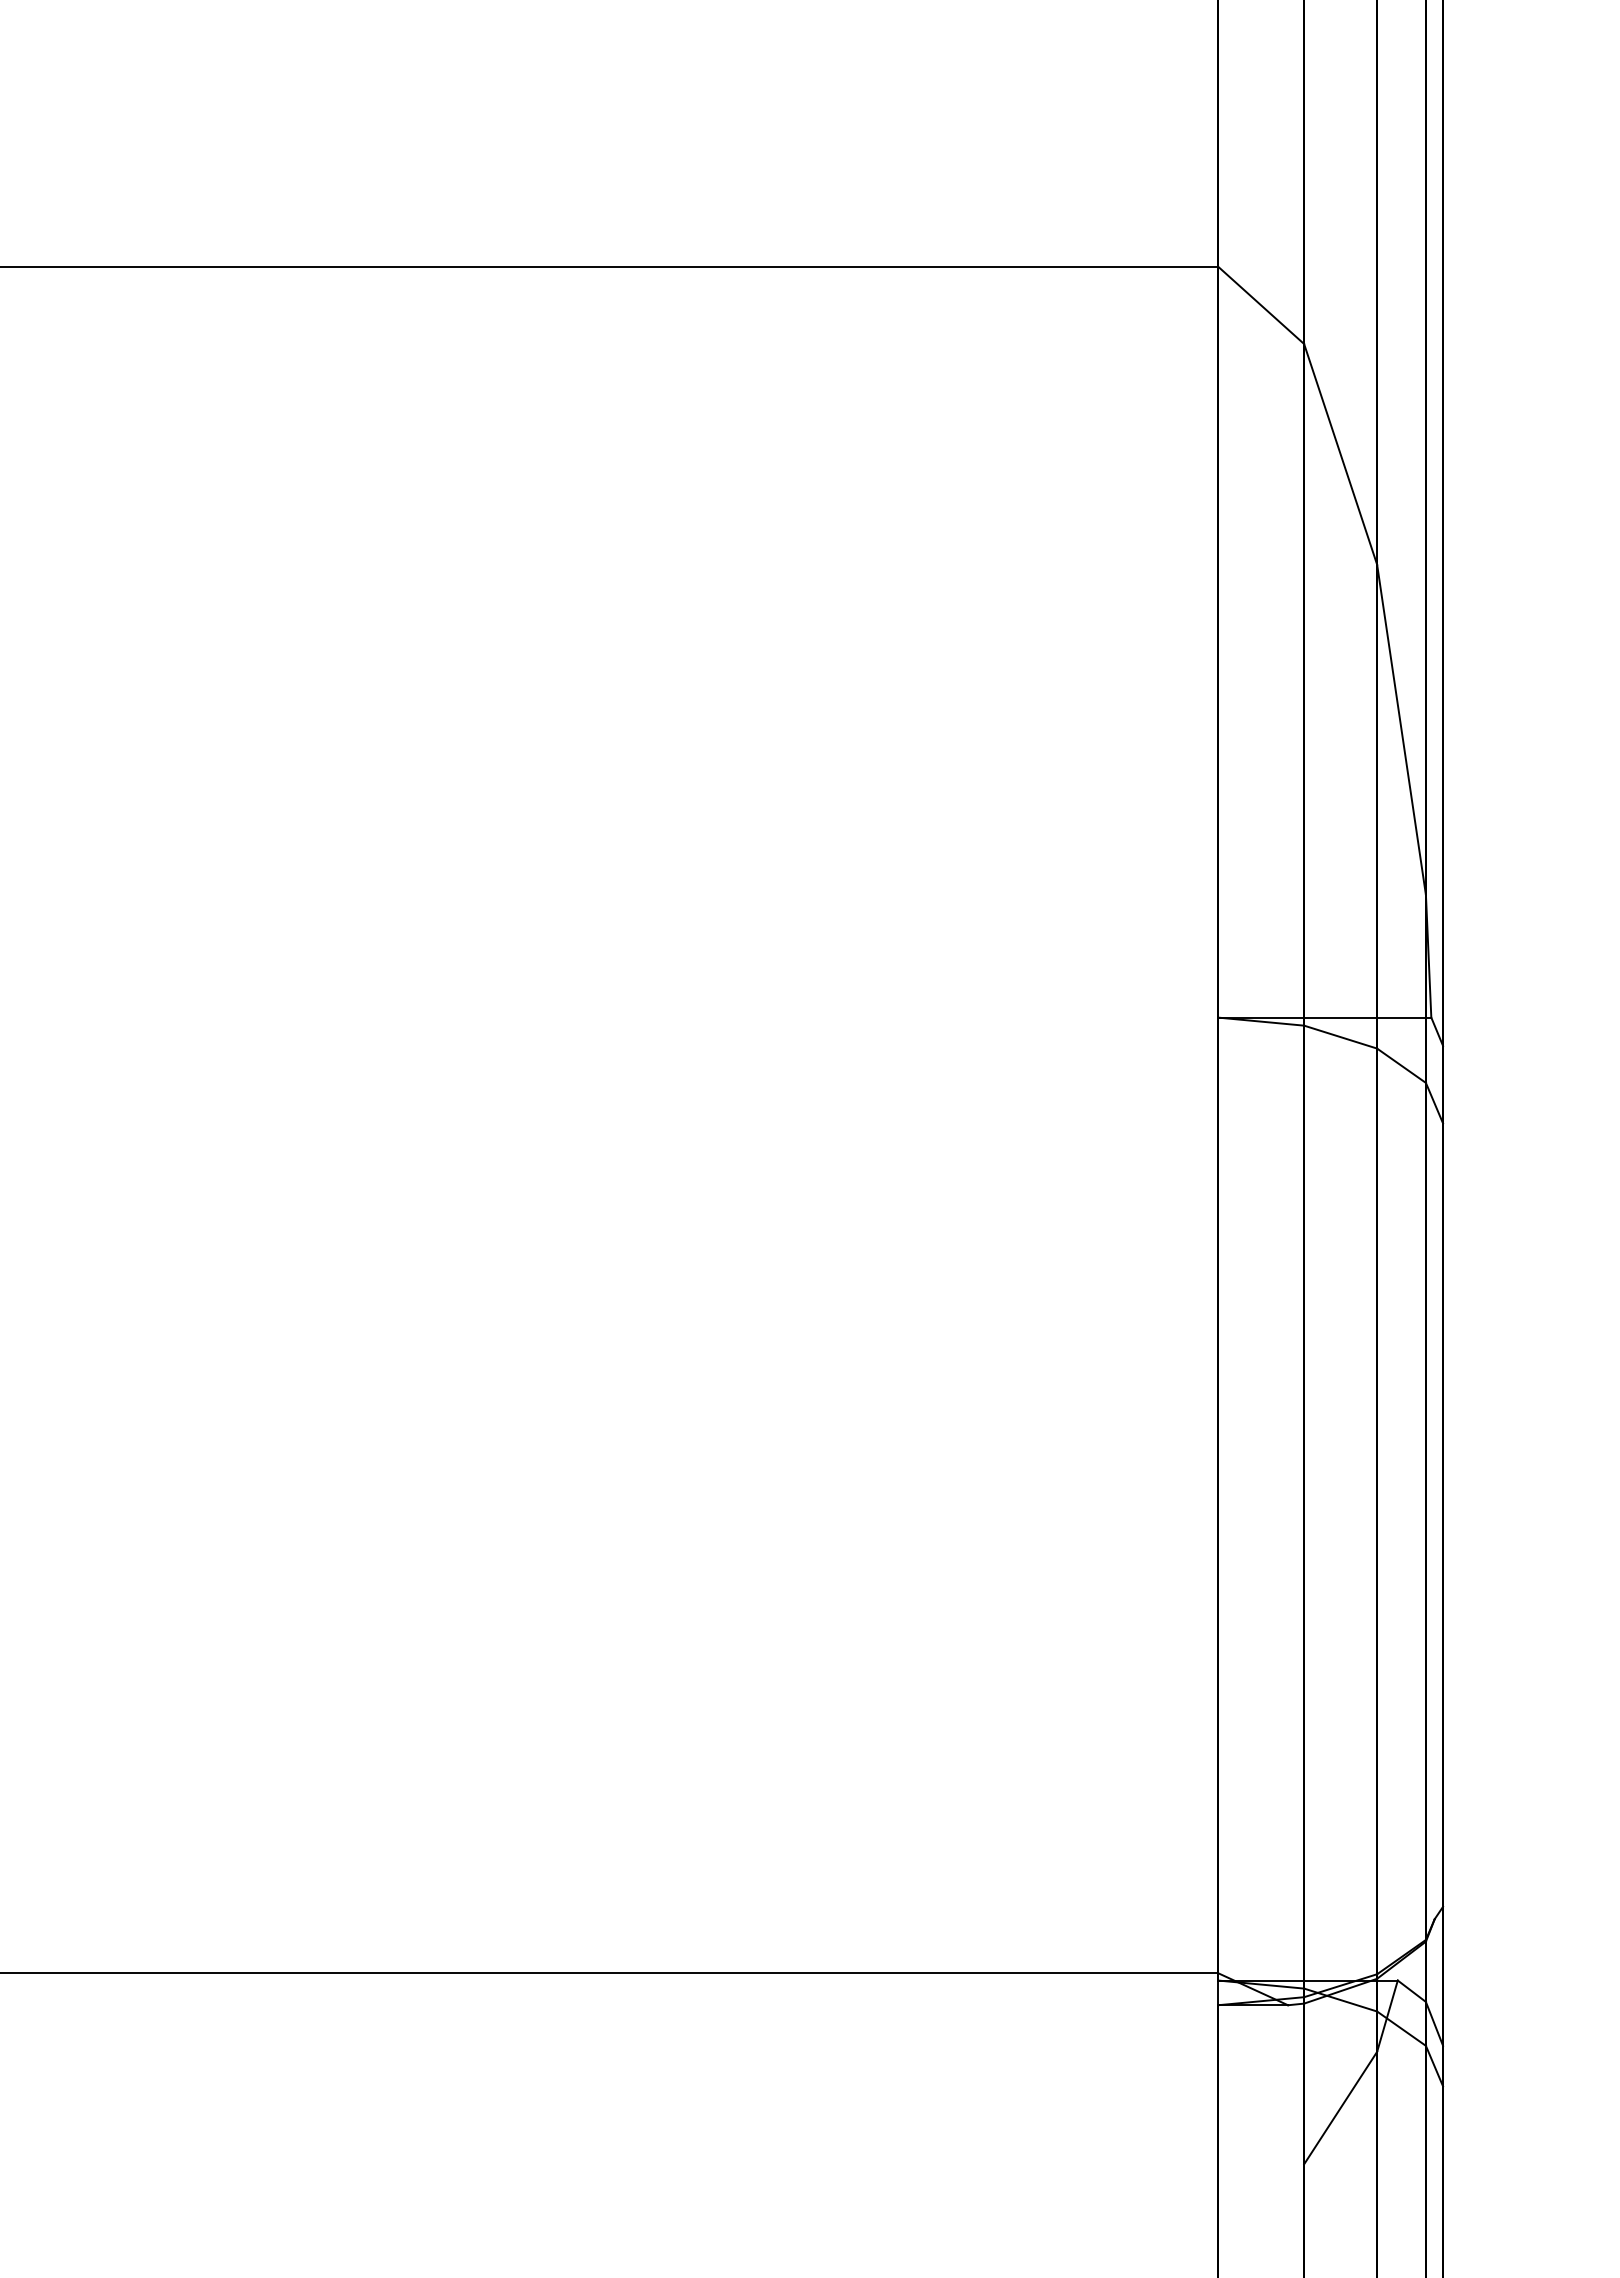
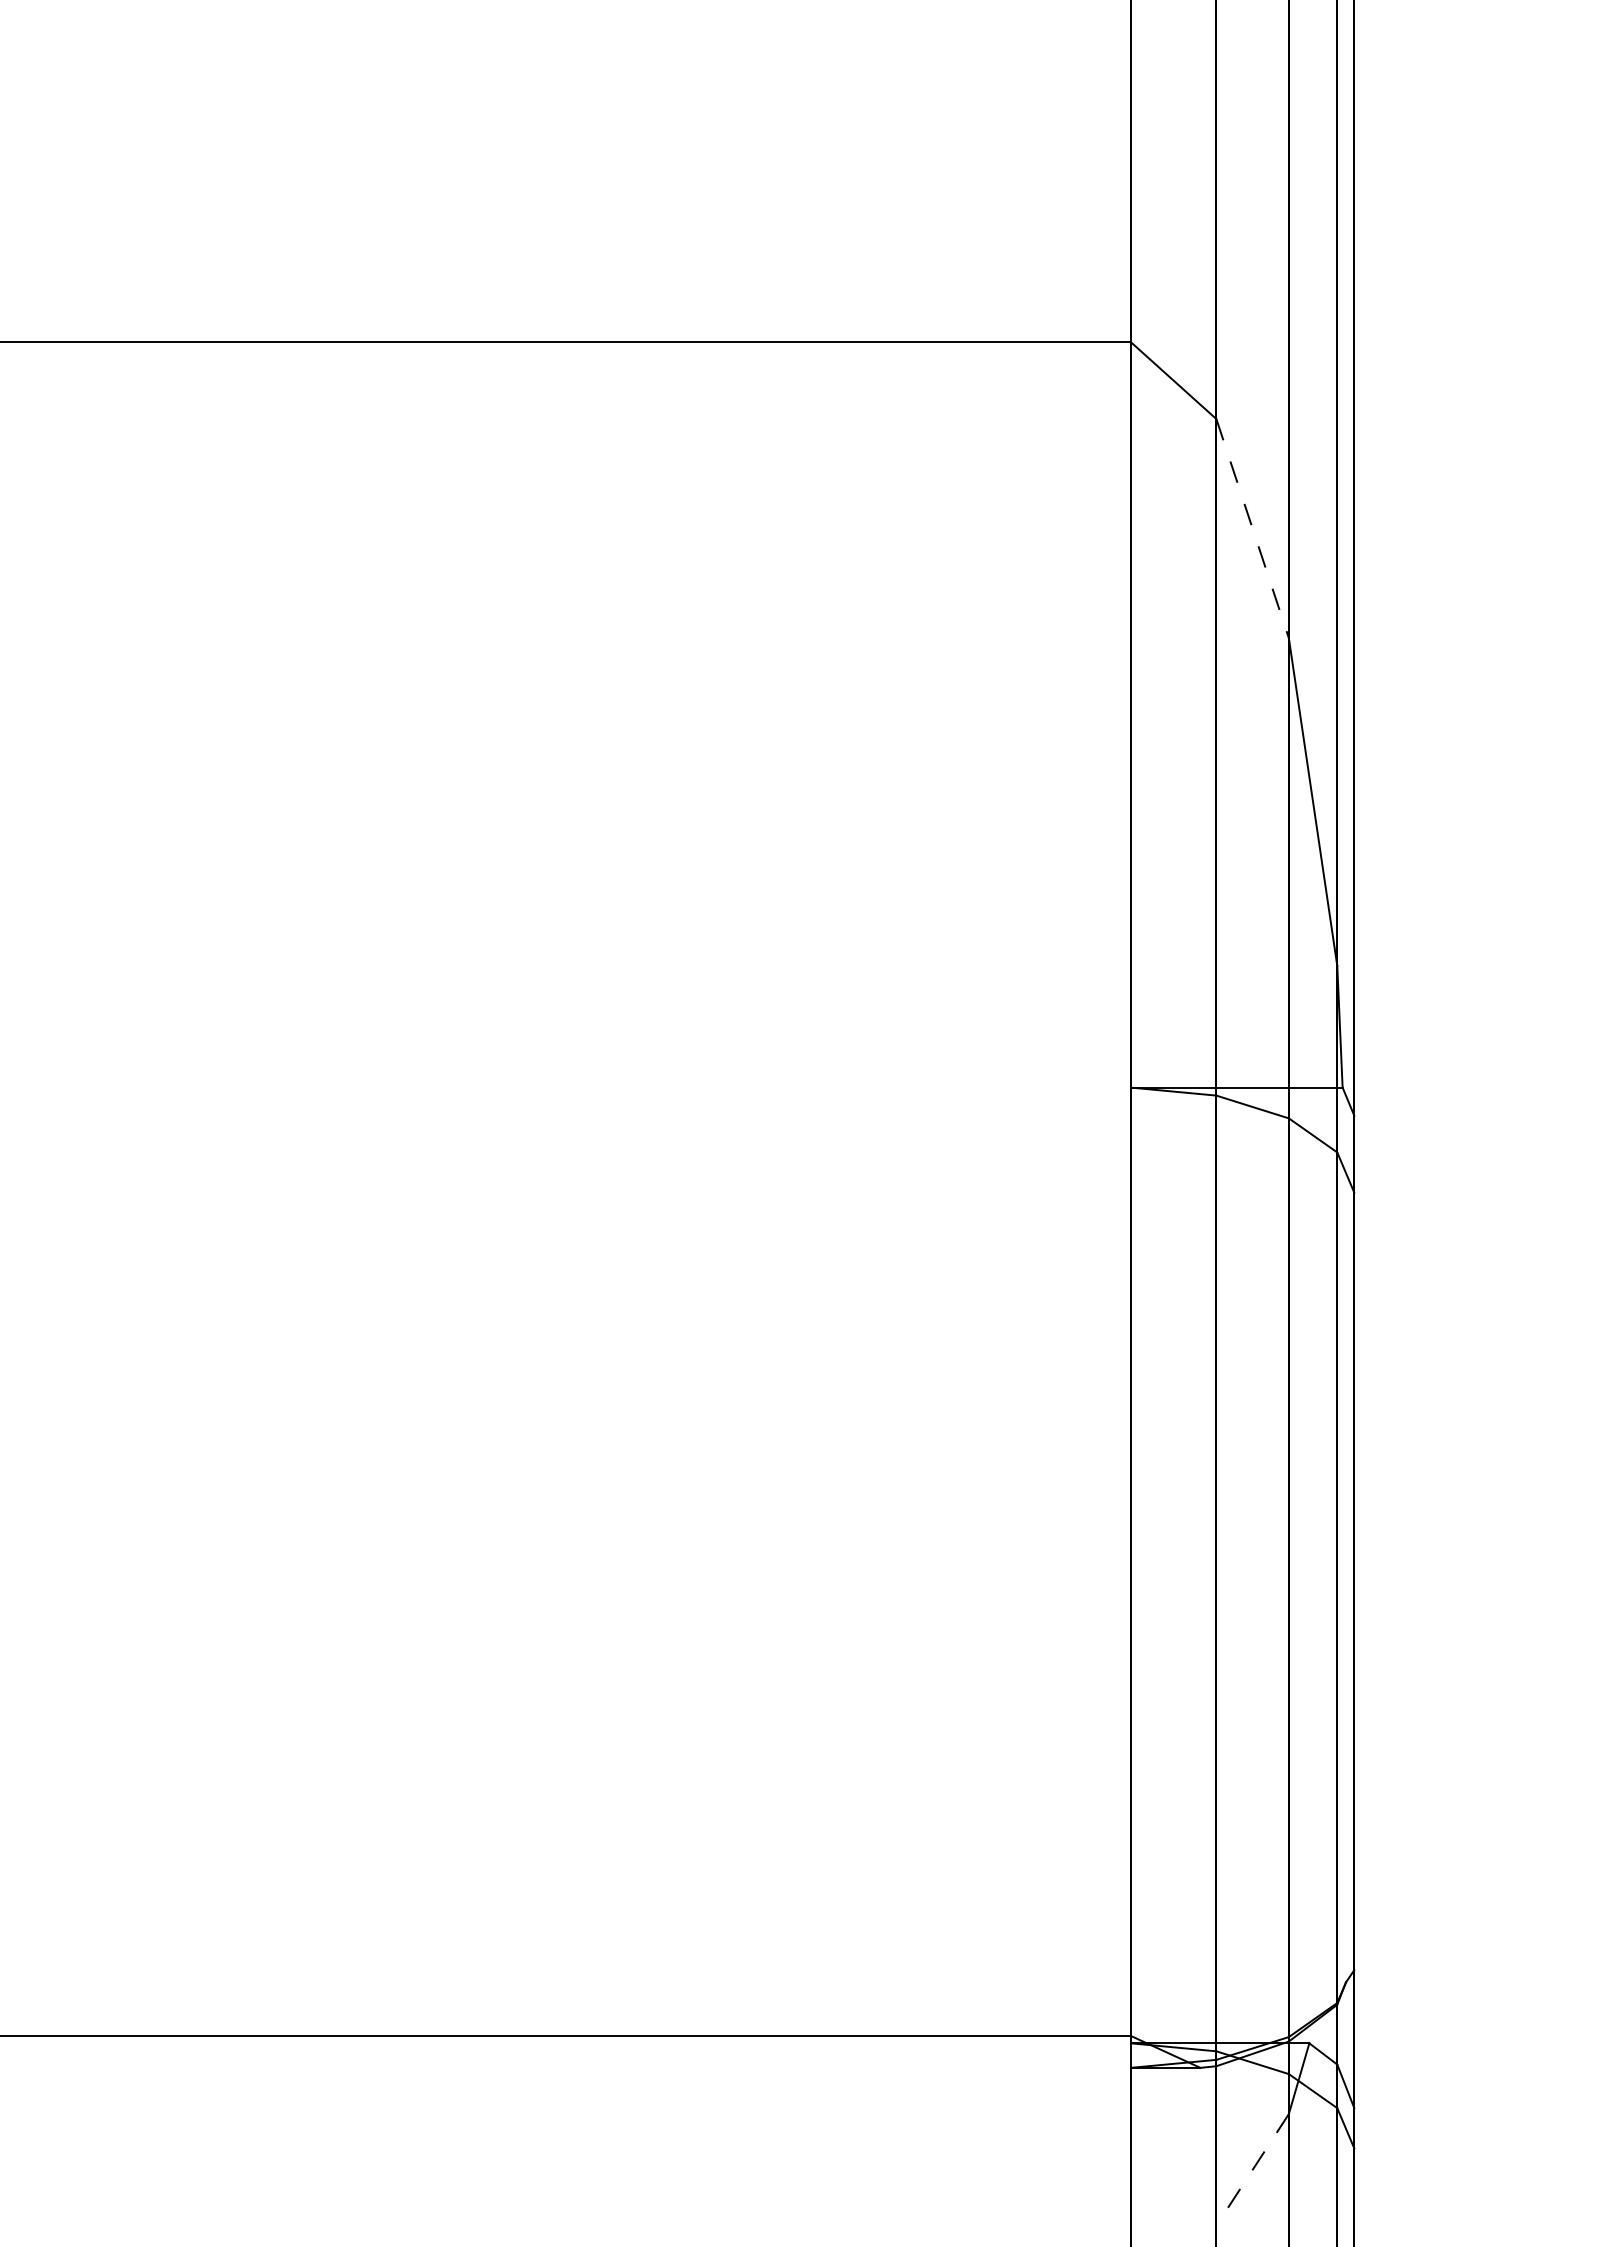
line: (1340, 454) -> (1252, 528), solid -> dashed
line: (1340, 2108) -> (1252, 2170), solid -> dashed

